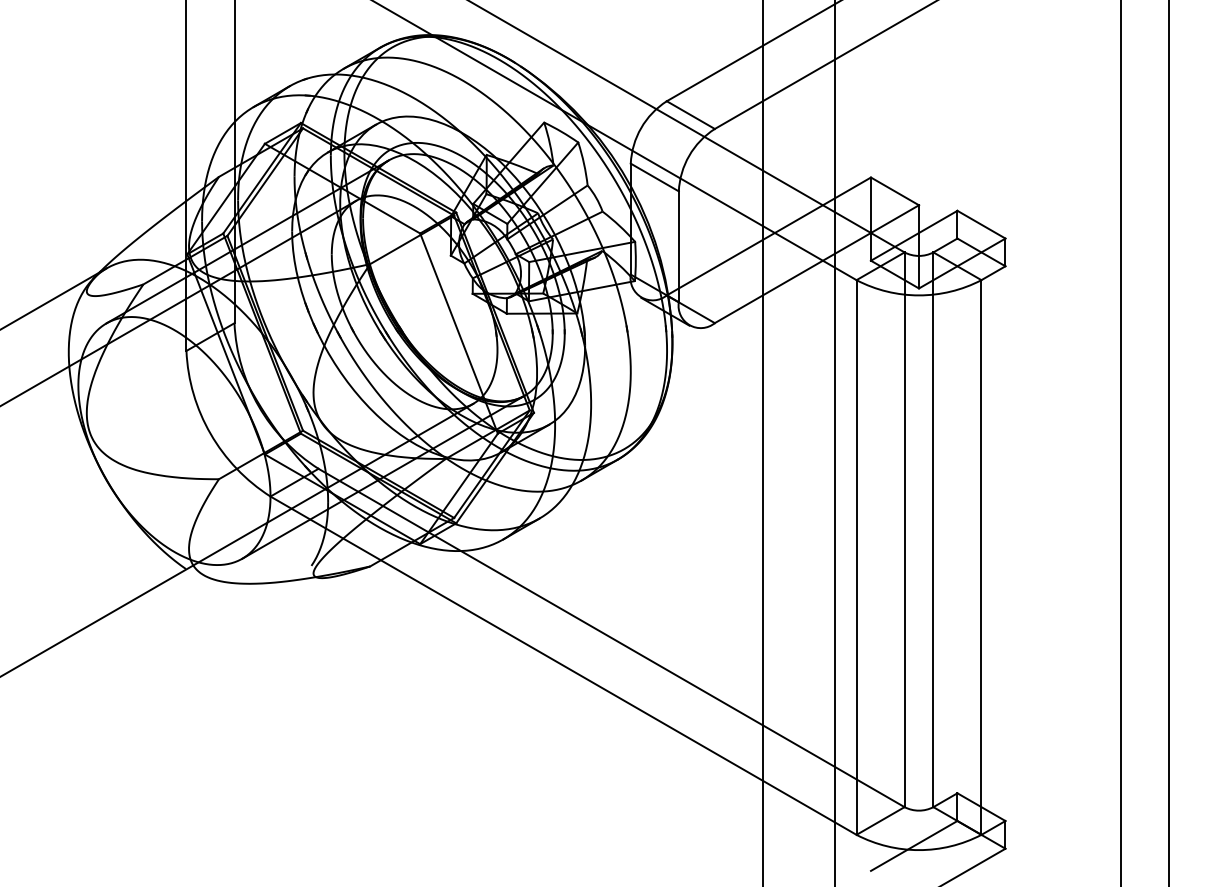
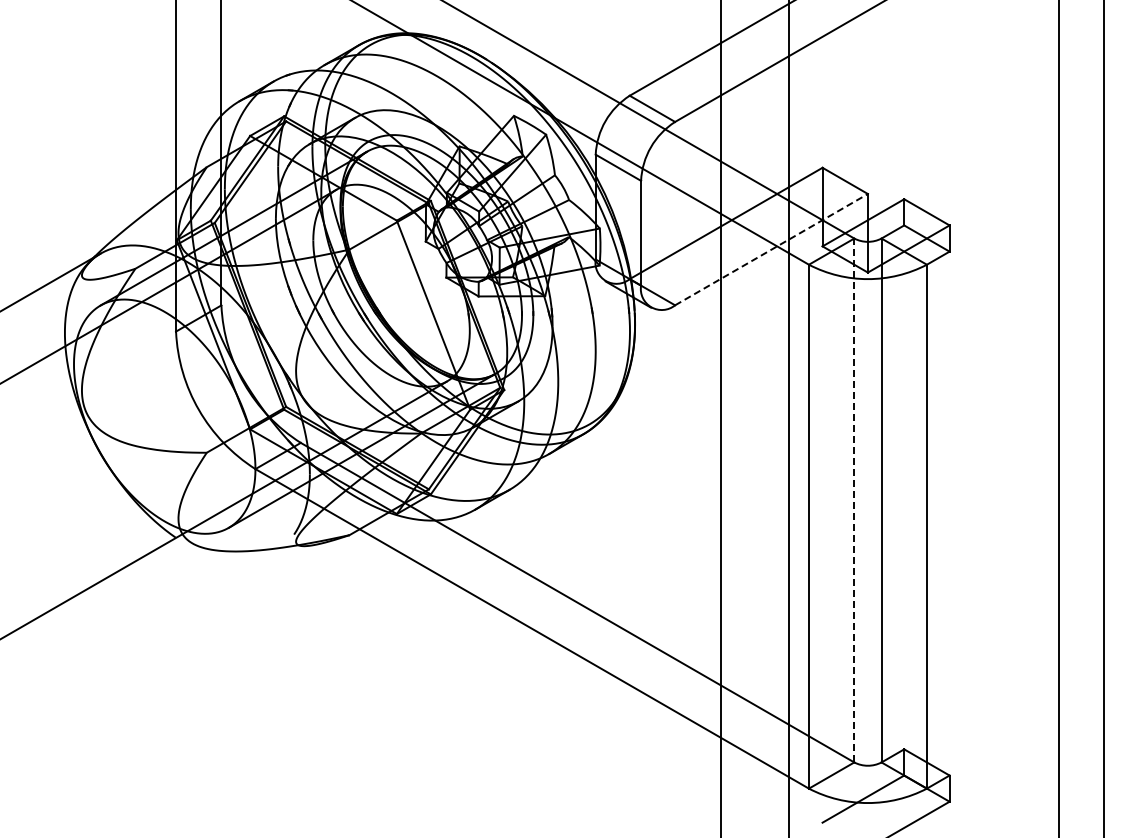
line: (816, 264) -> (771, 249), solid -> dashed
line: (904, 529) -> (854, 500), solid -> dashed

